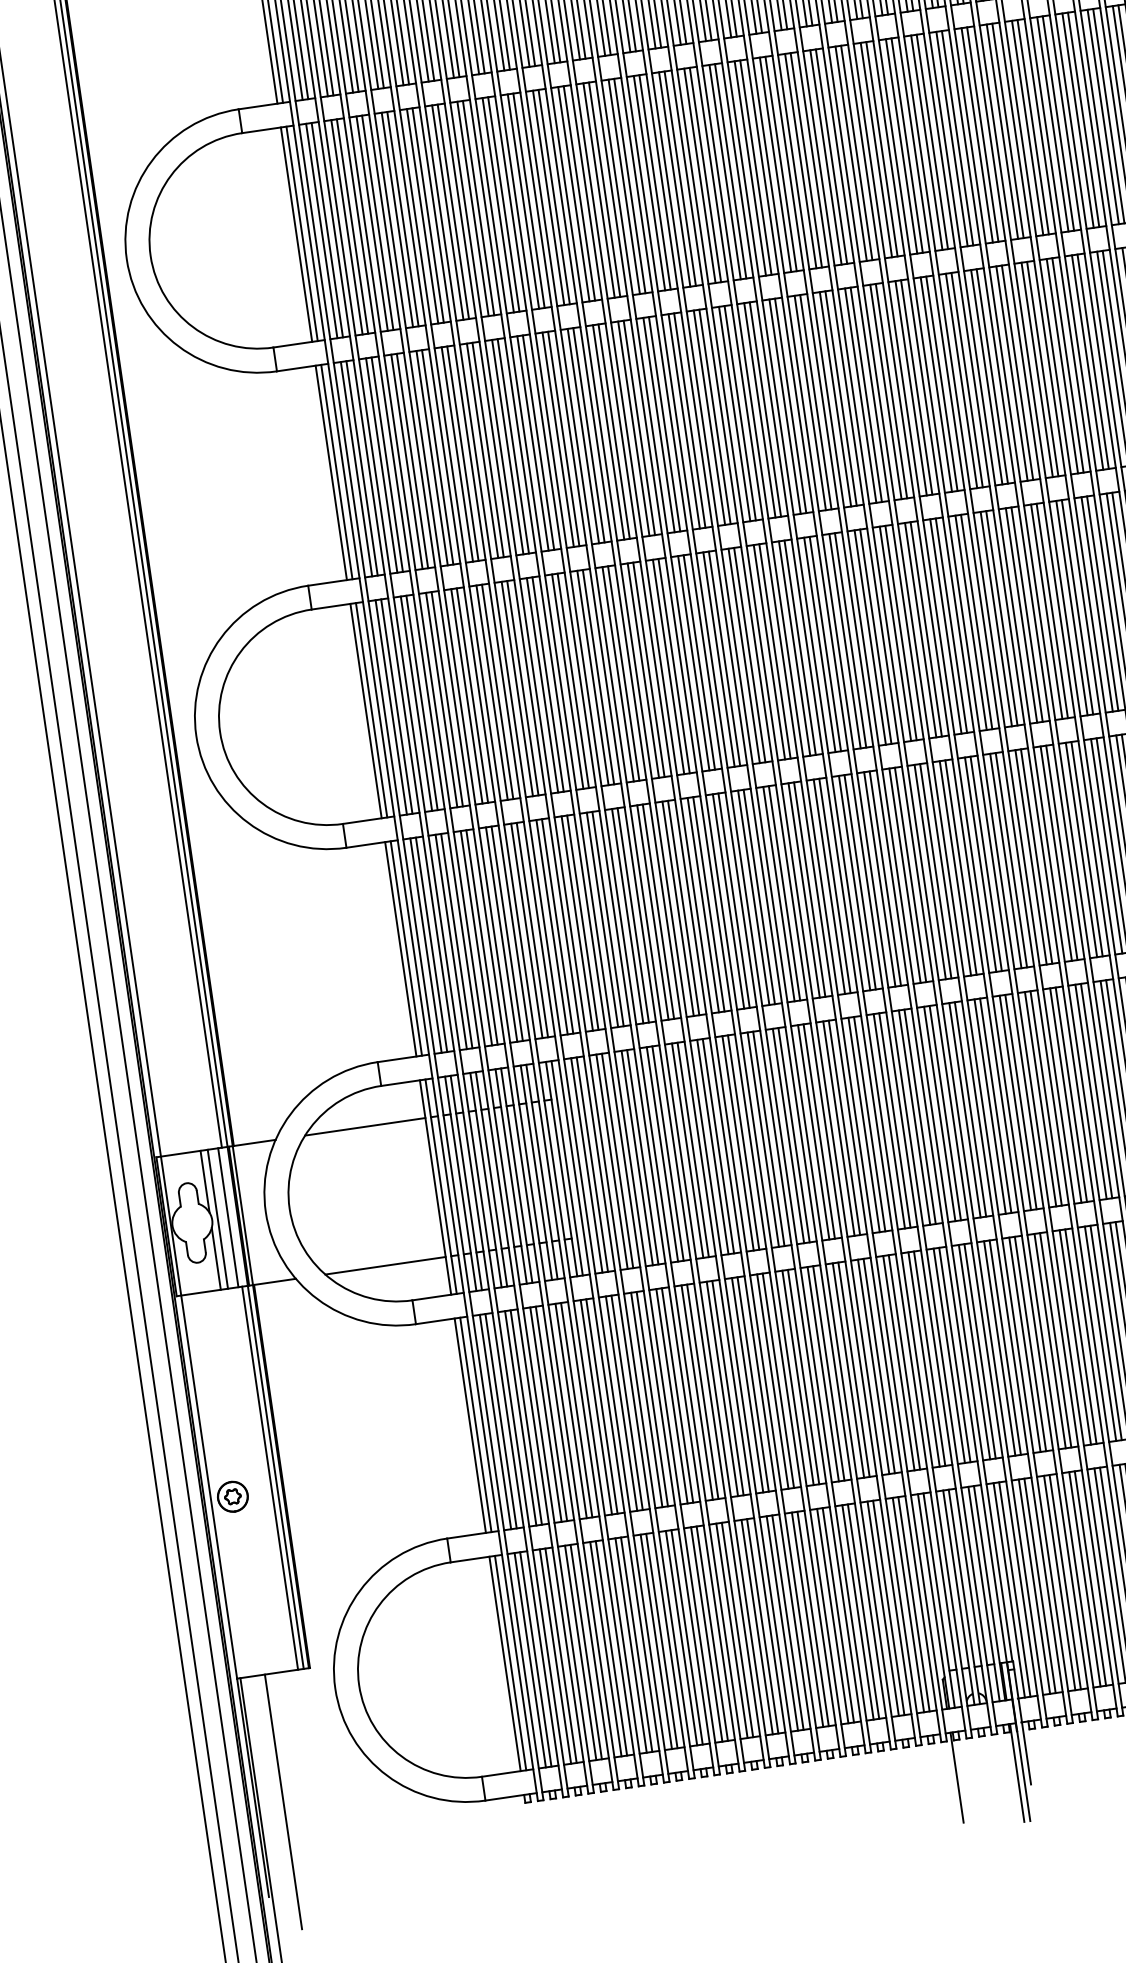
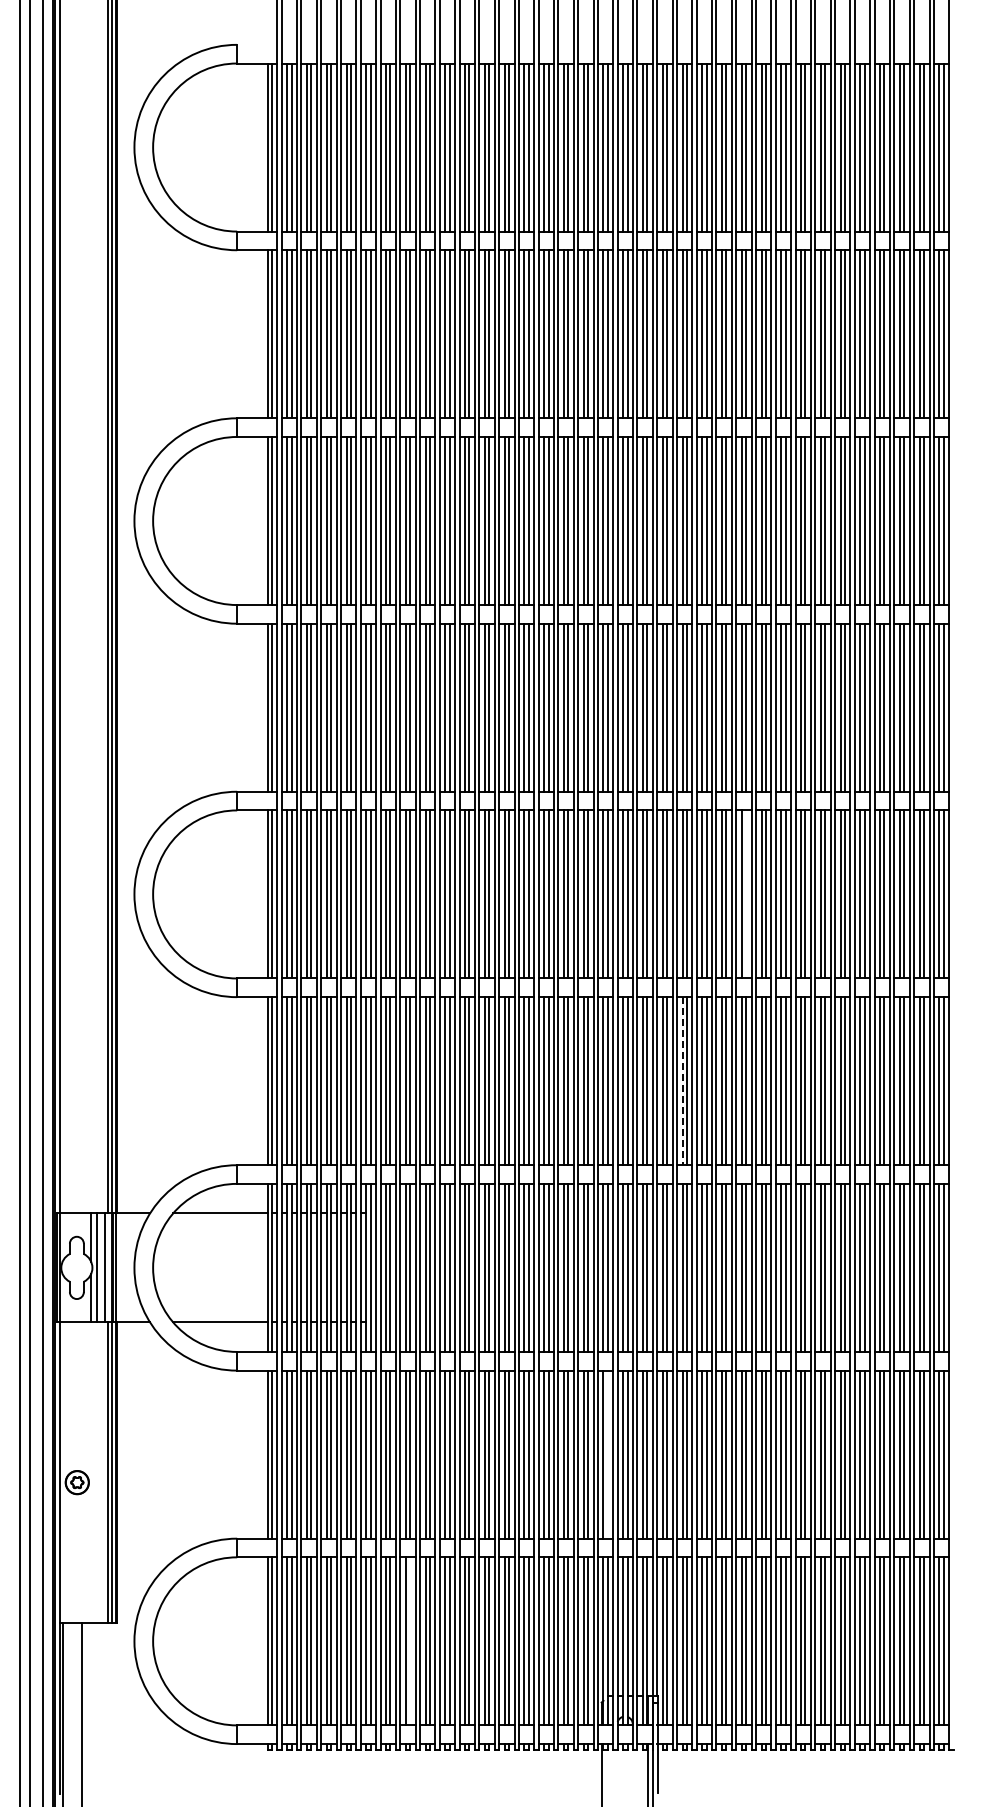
line: (977, 622) -> (746, 894), removed
line: (930, 872) -> (682, 1081), solid -> dashed
line: (904, 1362) -> (607, 1454), removed
line: (687, 1637) -> (410, 1641), removed

